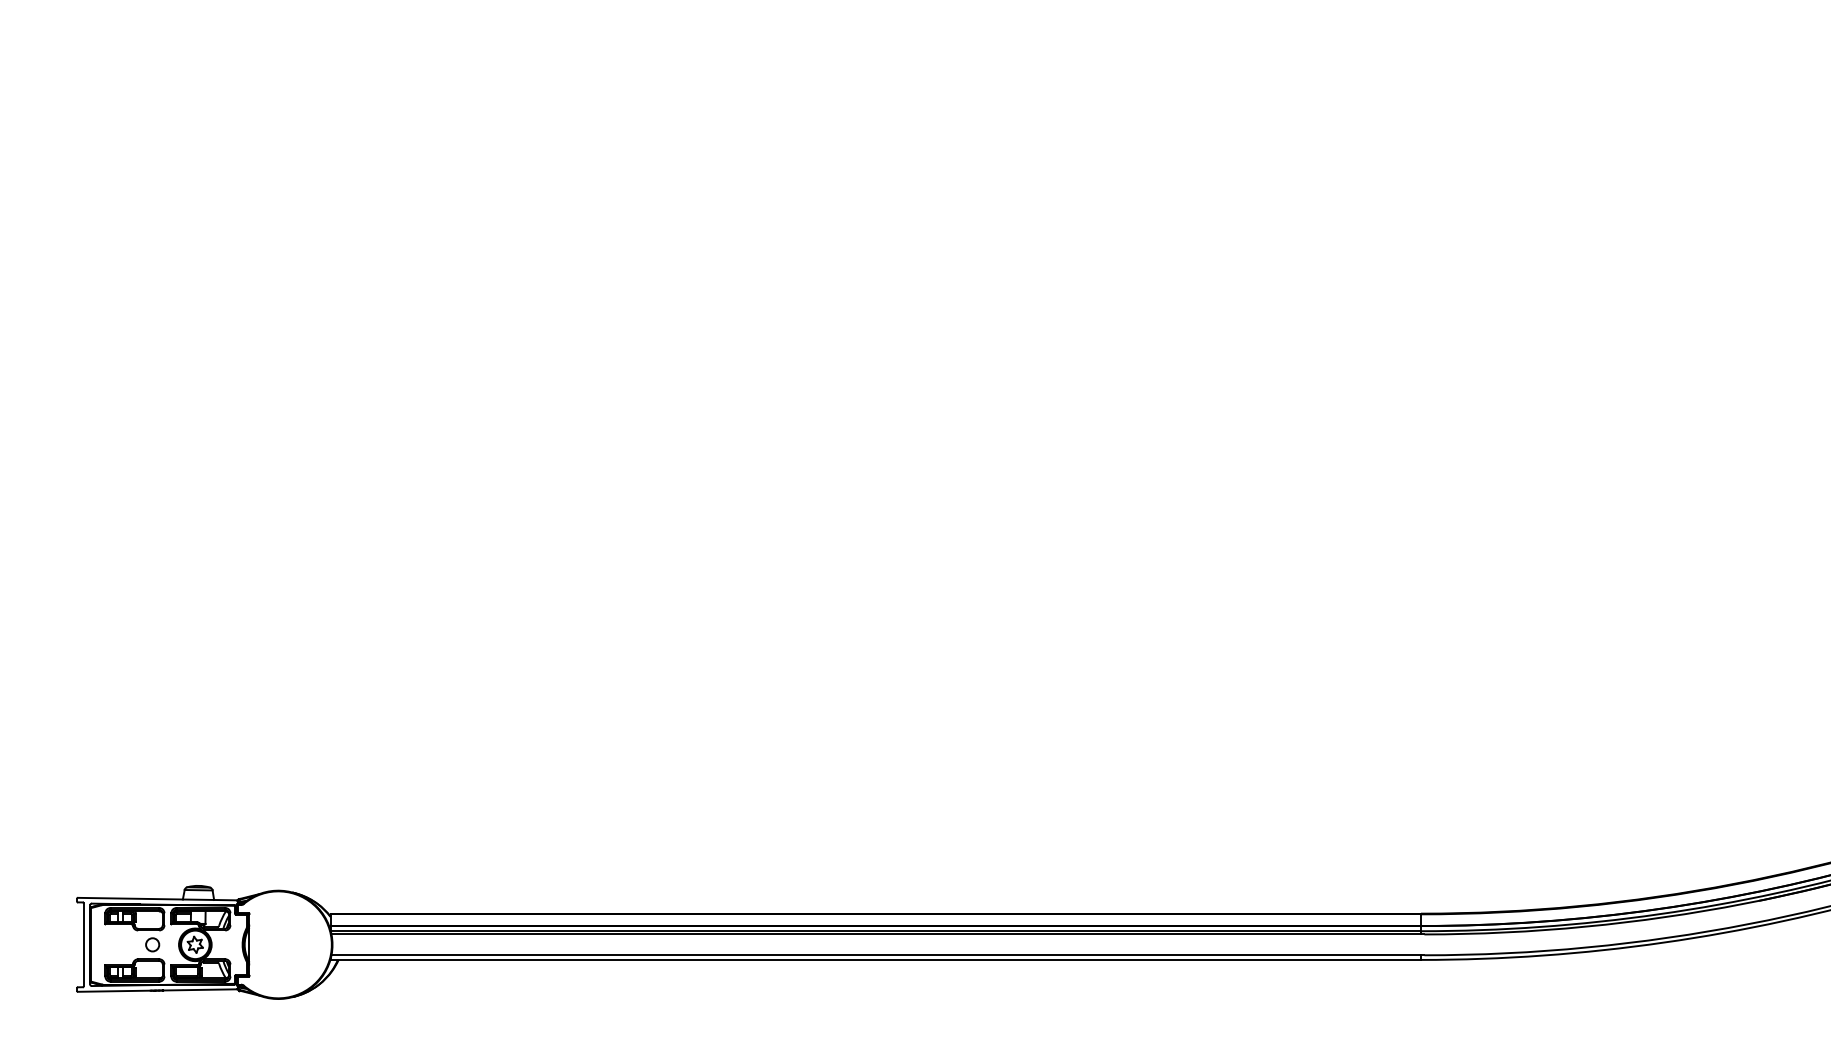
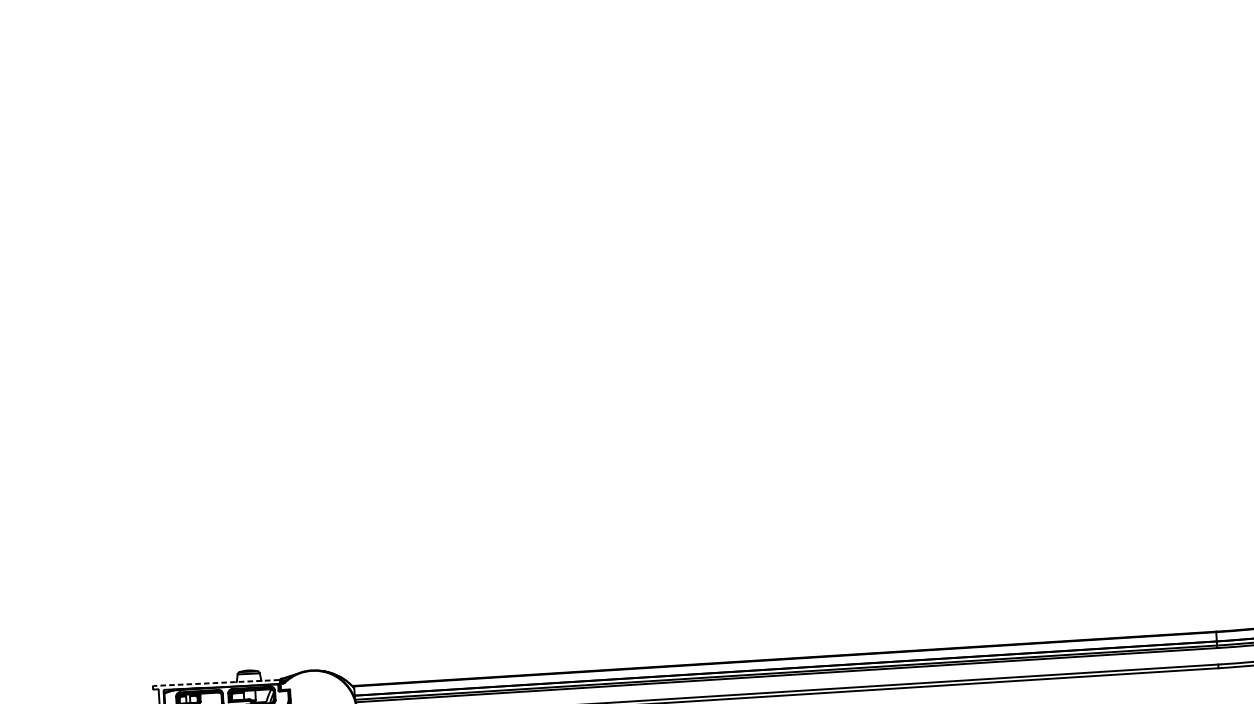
line: (156, 899) -> (215, 683), solid -> dashed

